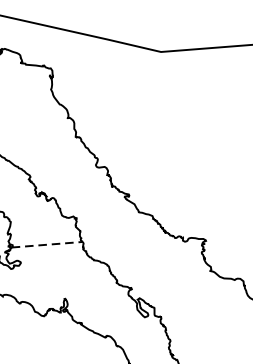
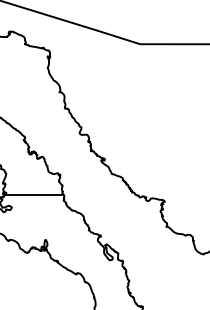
line: (48, 244) -> (35, 194), dashed -> solid

